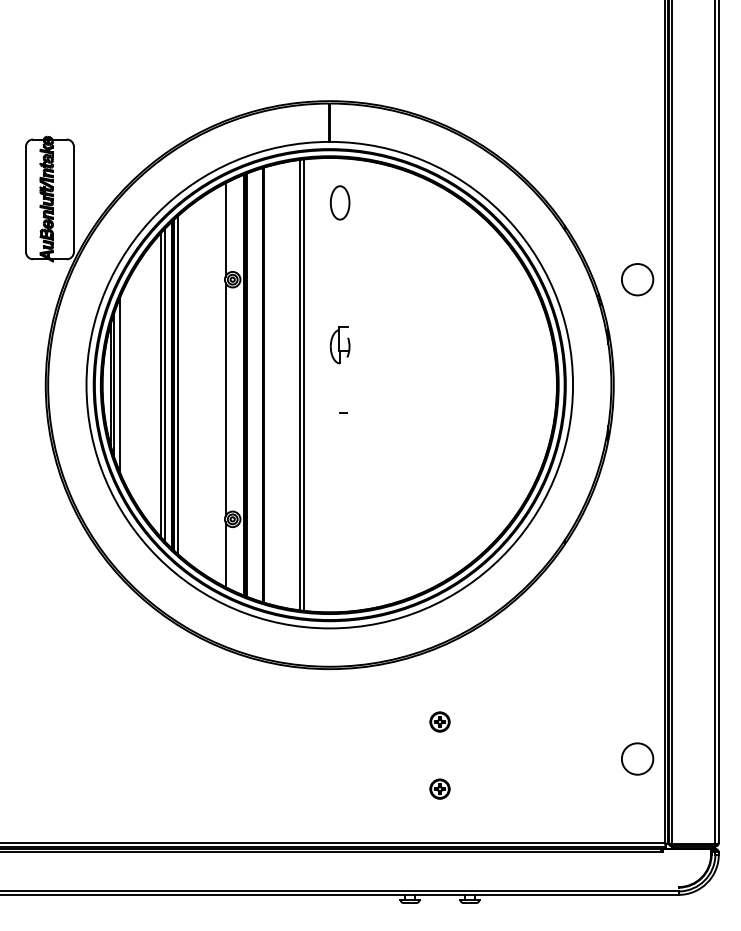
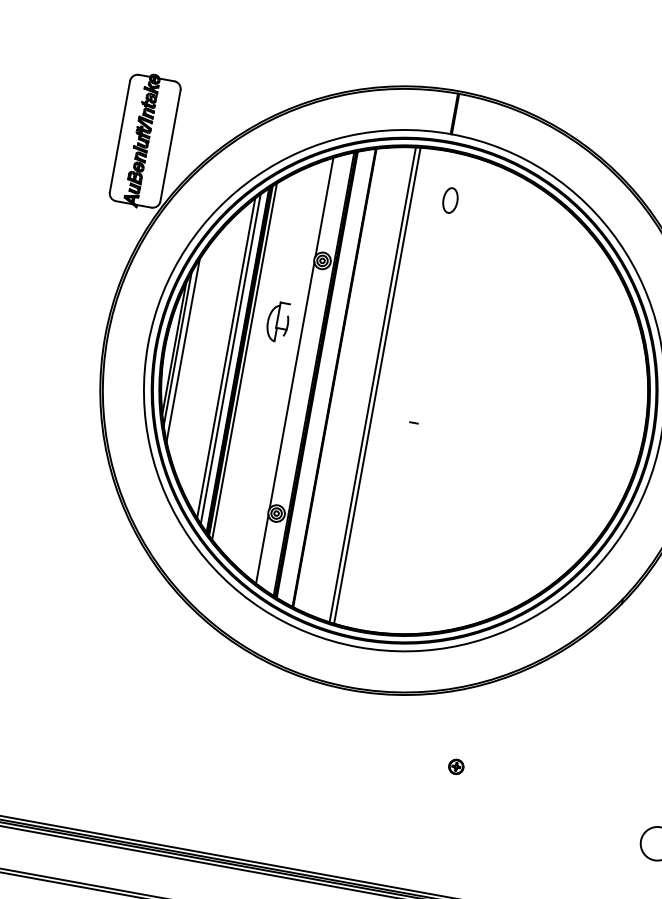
part: (339, 202) -> (449, 199), size x0.7
part: (339, 345) -> (277, 322), moved
part: (439, 721) -> (455, 766), size x0.7
part: (439, 788) -> (443, 836), removed

